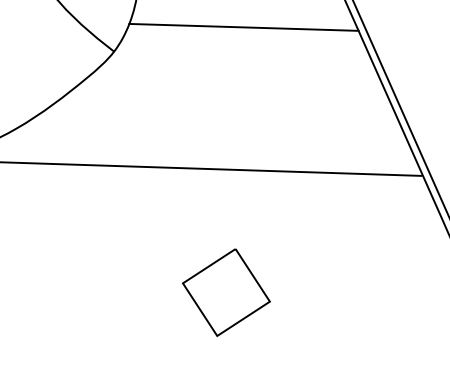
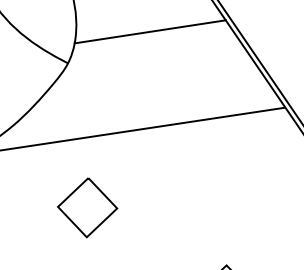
part: (226, 292) -> (87, 207), moved

